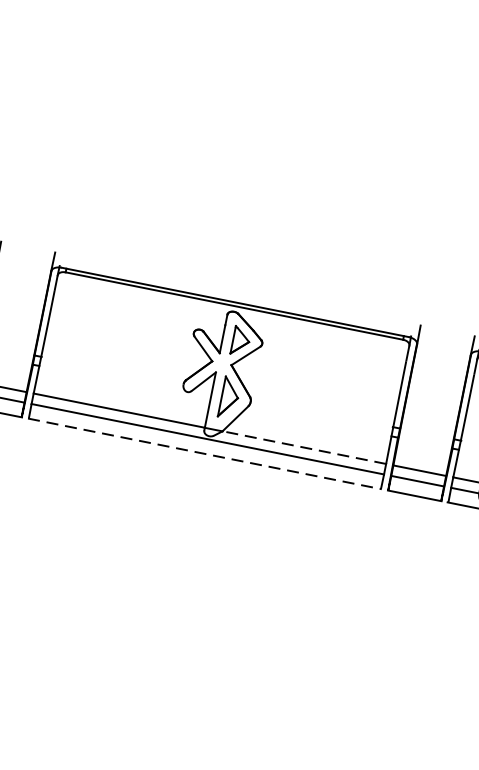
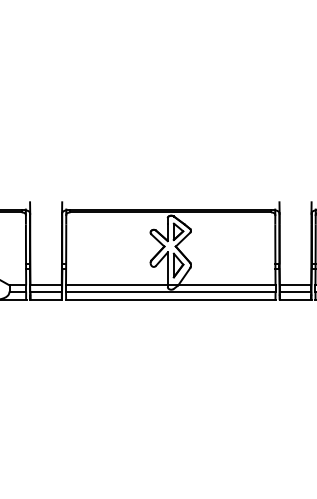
line: (303, 447) -> (226, 285), dashed -> solid
line: (206, 454) -> (171, 300), dashed -> solid

